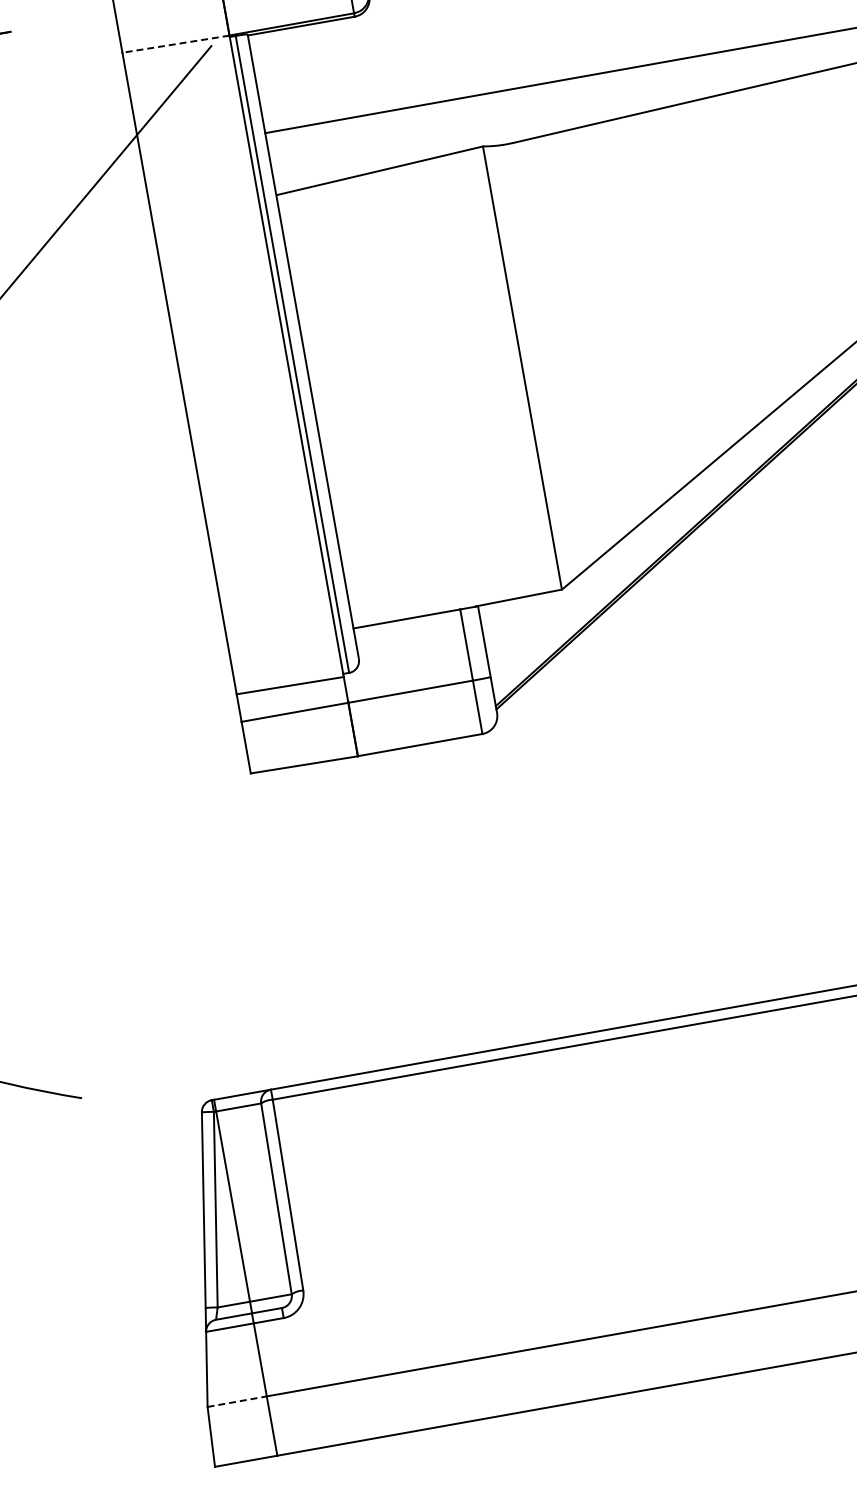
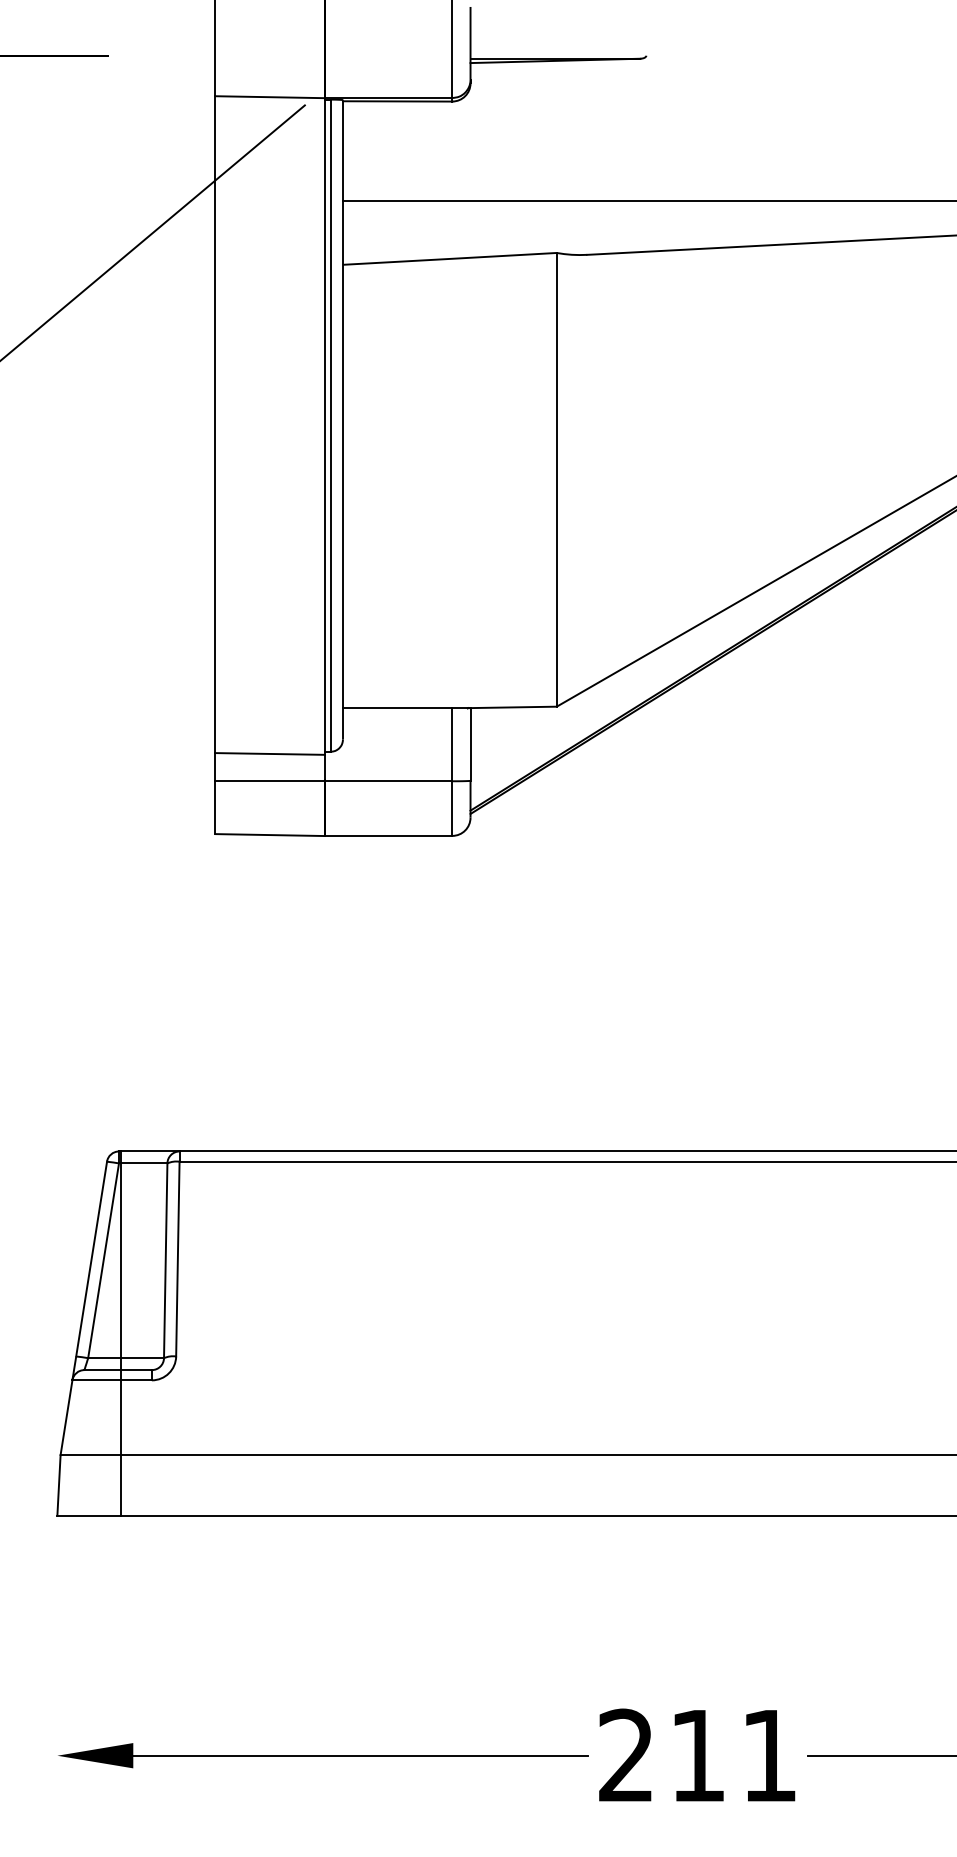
line: (176, 44) -> (270, 97), dashed -> solid
line: (237, 1401) -> (91, 1455), dashed -> solid

